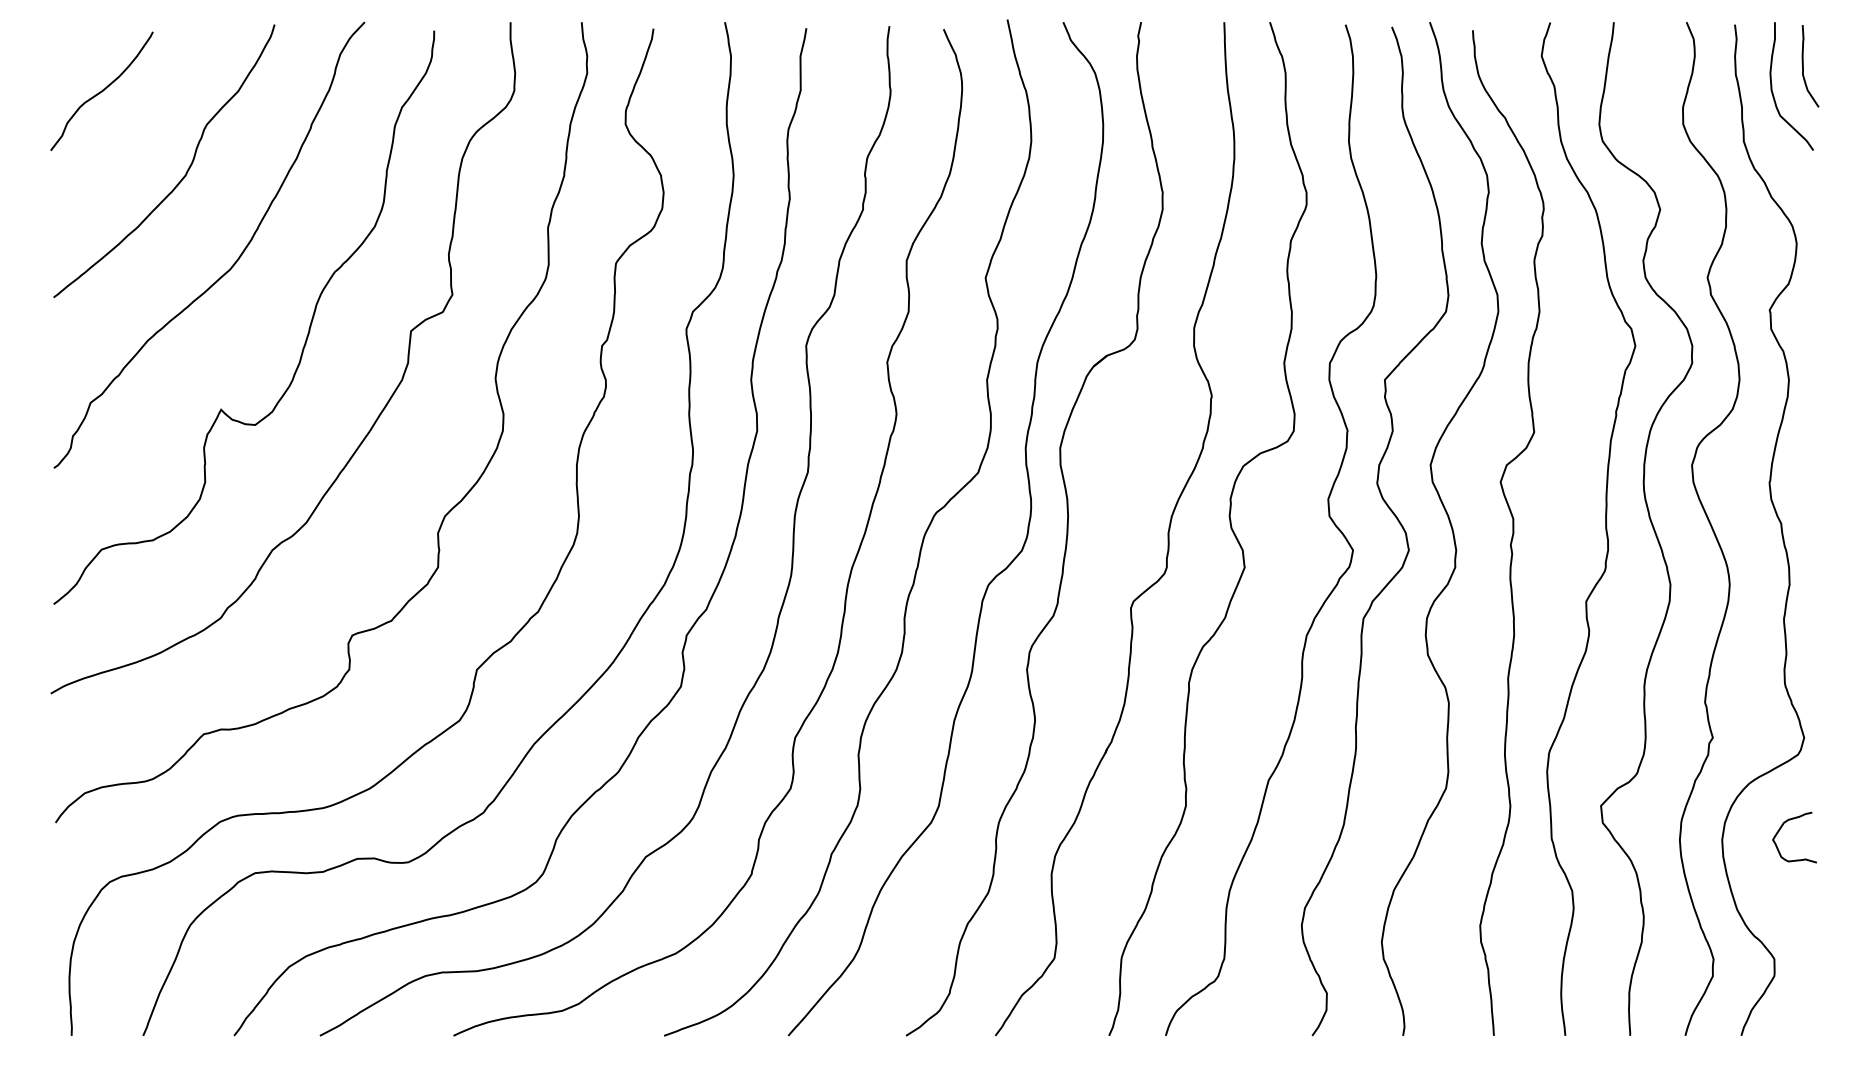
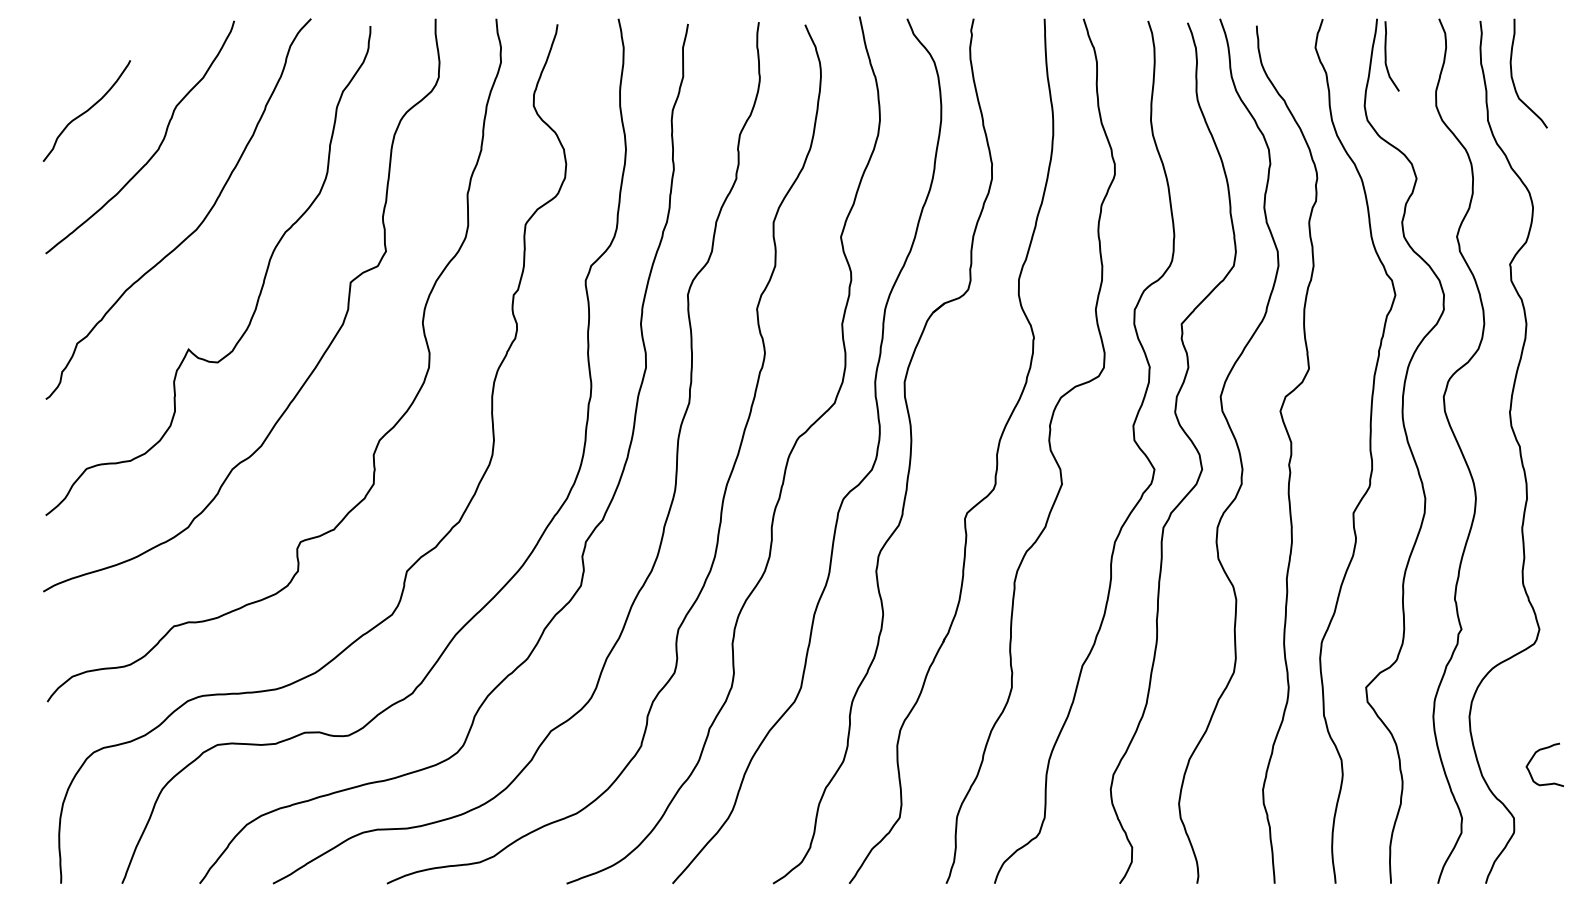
curve: (1803, 66) -> (1386, 56), moved
curve: (101, 90) -> (86, 110), moved
curve: (1780, 830) -> (1532, 758), moved

